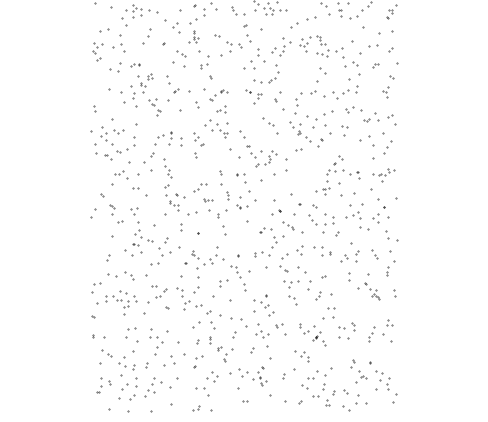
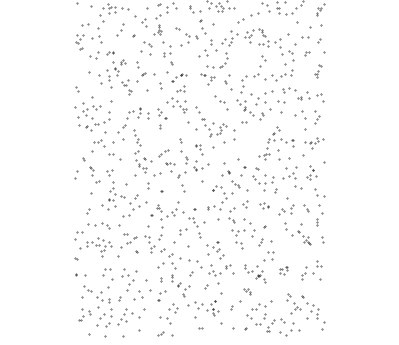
part: (389, 87) -> (318, 71), size x0.7
part: (344, 130) -> (281, 106), size x1.6
part: (388, 143) -> (317, 117), size x0.7
part: (244, 182) -> (199, 149), size x0.6
part: (380, 211) -> (311, 172), size x0.7
part: (322, 251) -> (263, 205), size x0.6
part: (346, 330) -> (283, 270), size x0.6
part: (301, 356) -> (246, 291), size x0.6

